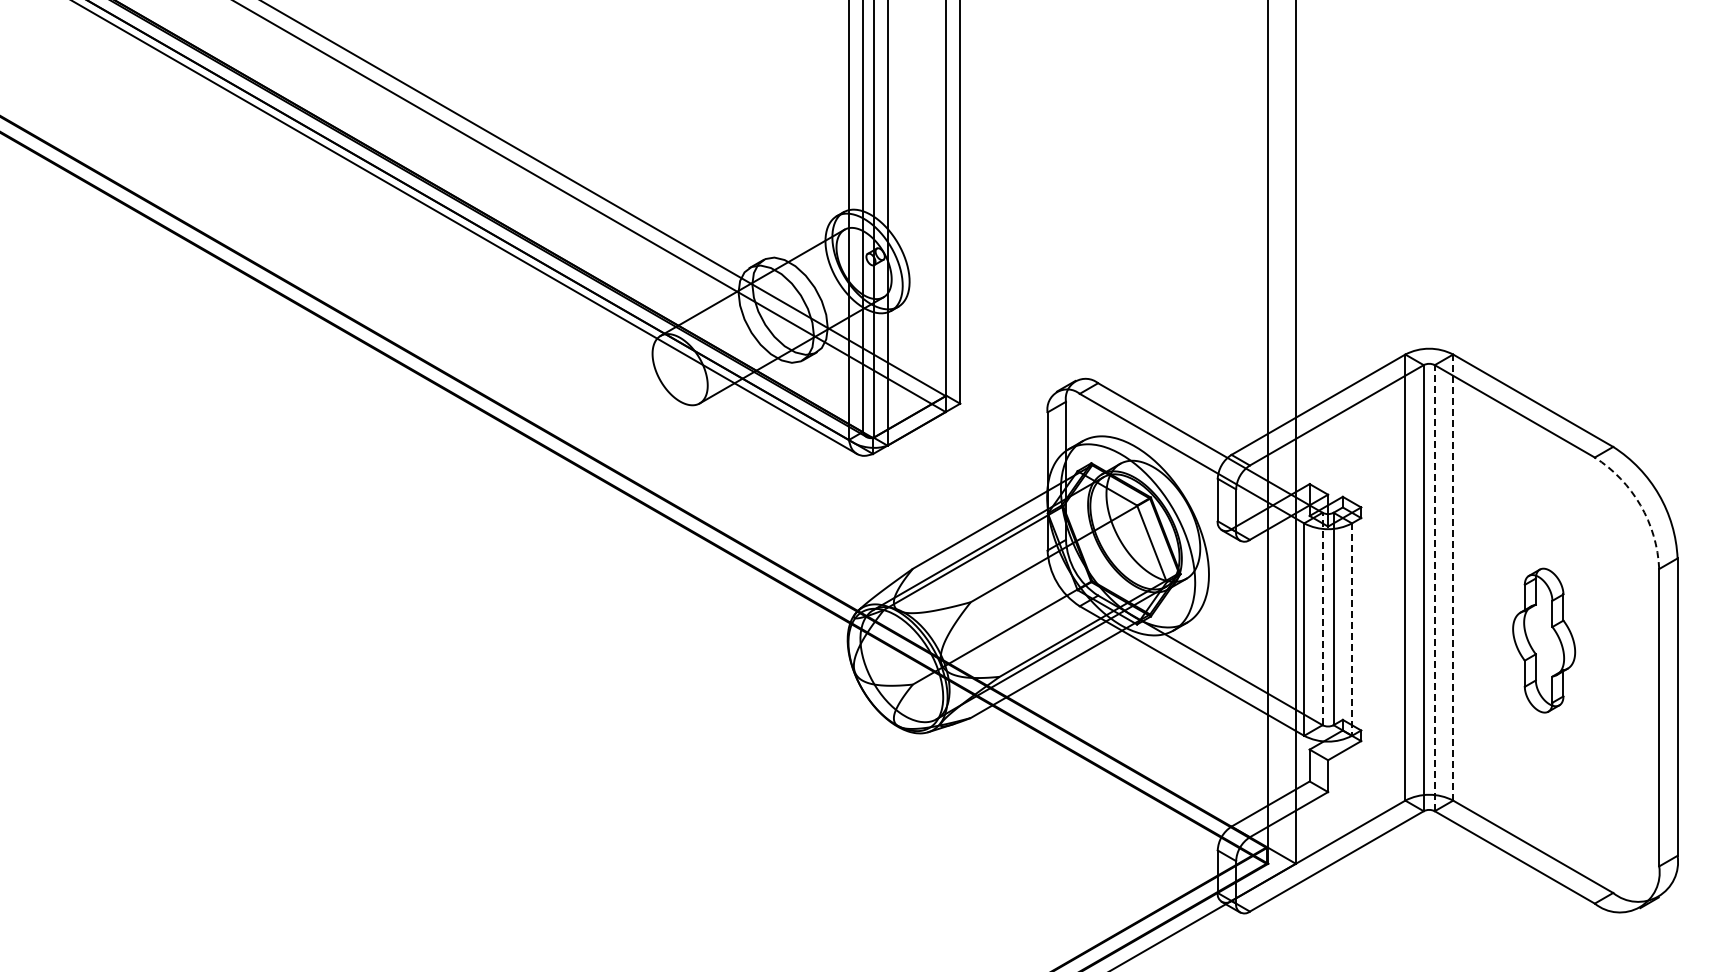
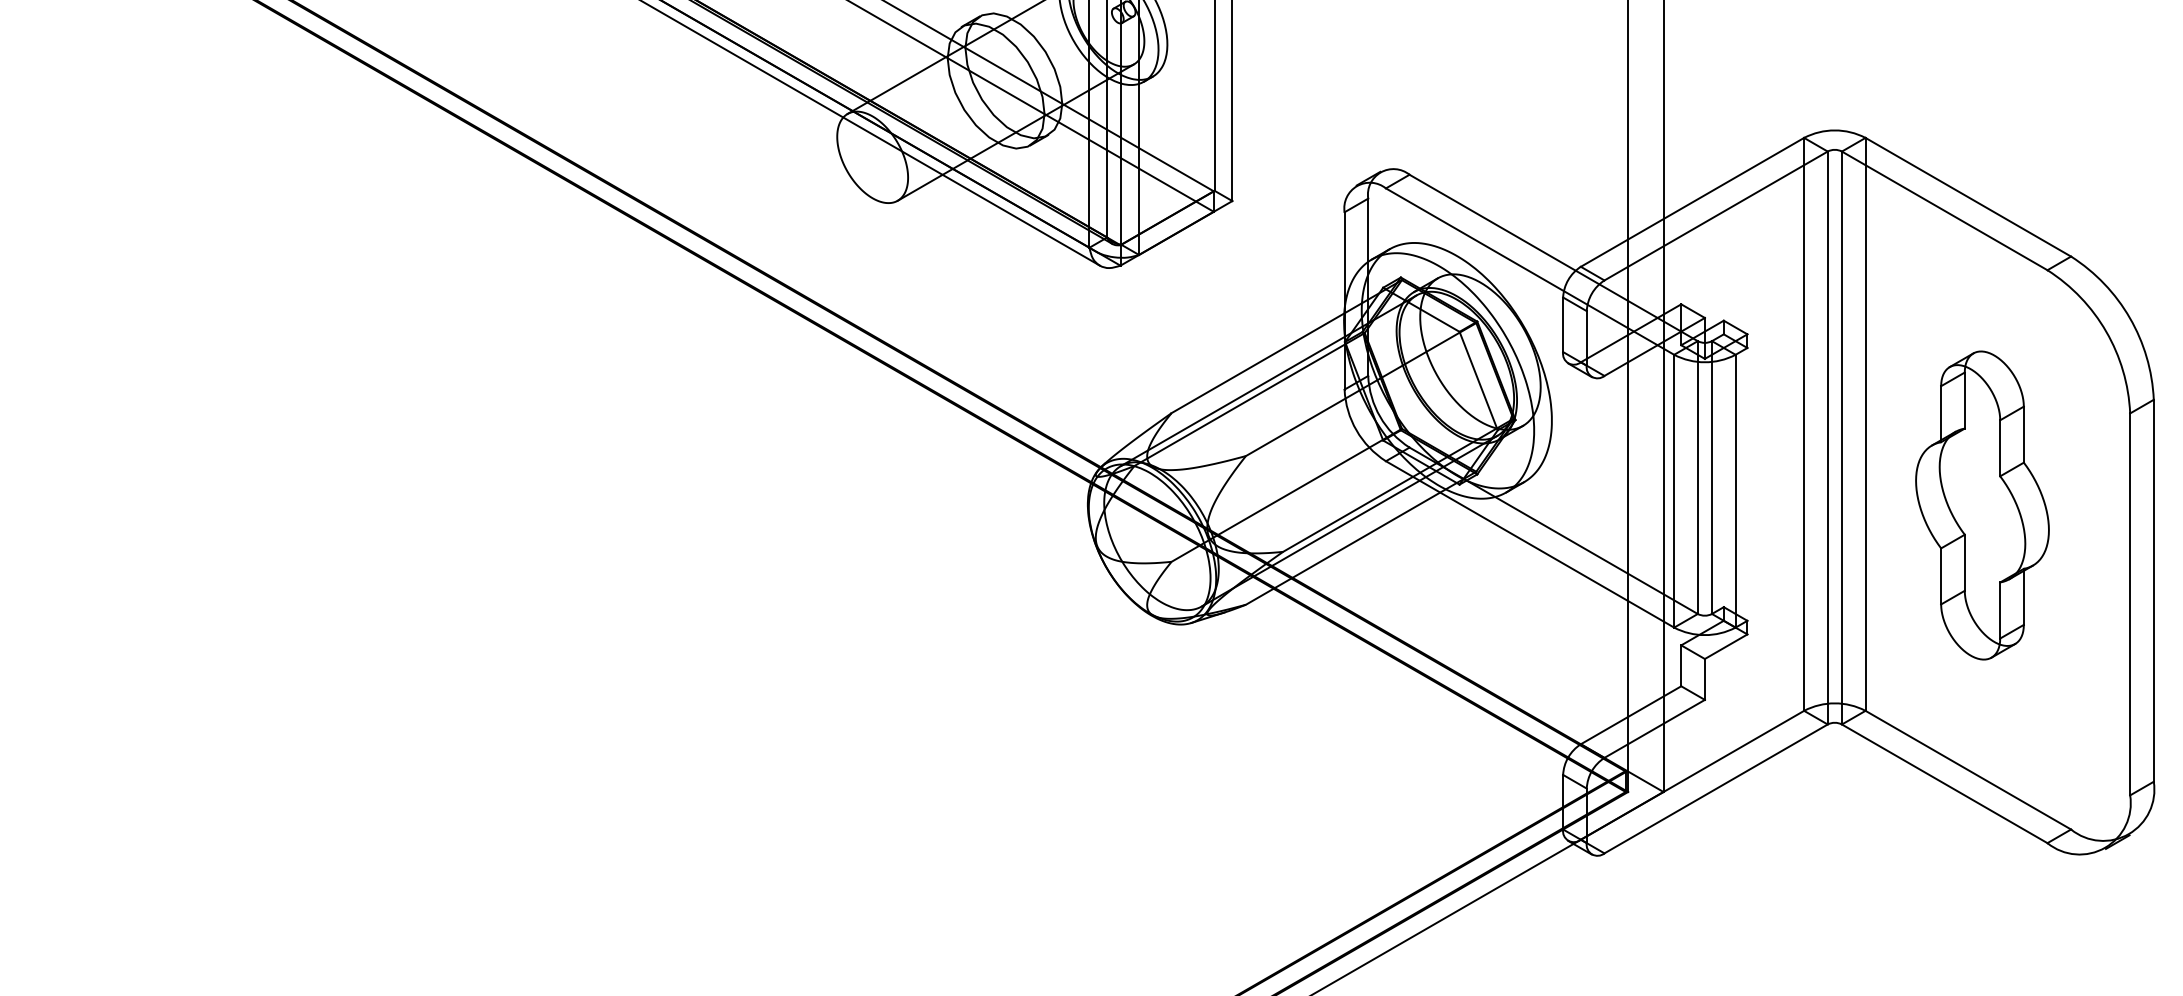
arc: (1640, 505) -> (2106, 331), dashed -> solid
line: (1453, 577) -> (1865, 424), dashed -> solid
line: (1434, 587) -> (1841, 437), dashed -> solid
line: (1322, 618) -> (1697, 476), dashed -> solid
line: (1352, 630) -> (1736, 492), dashed -> solid
part: (1543, 640) -> (1981, 505), size x1.67

